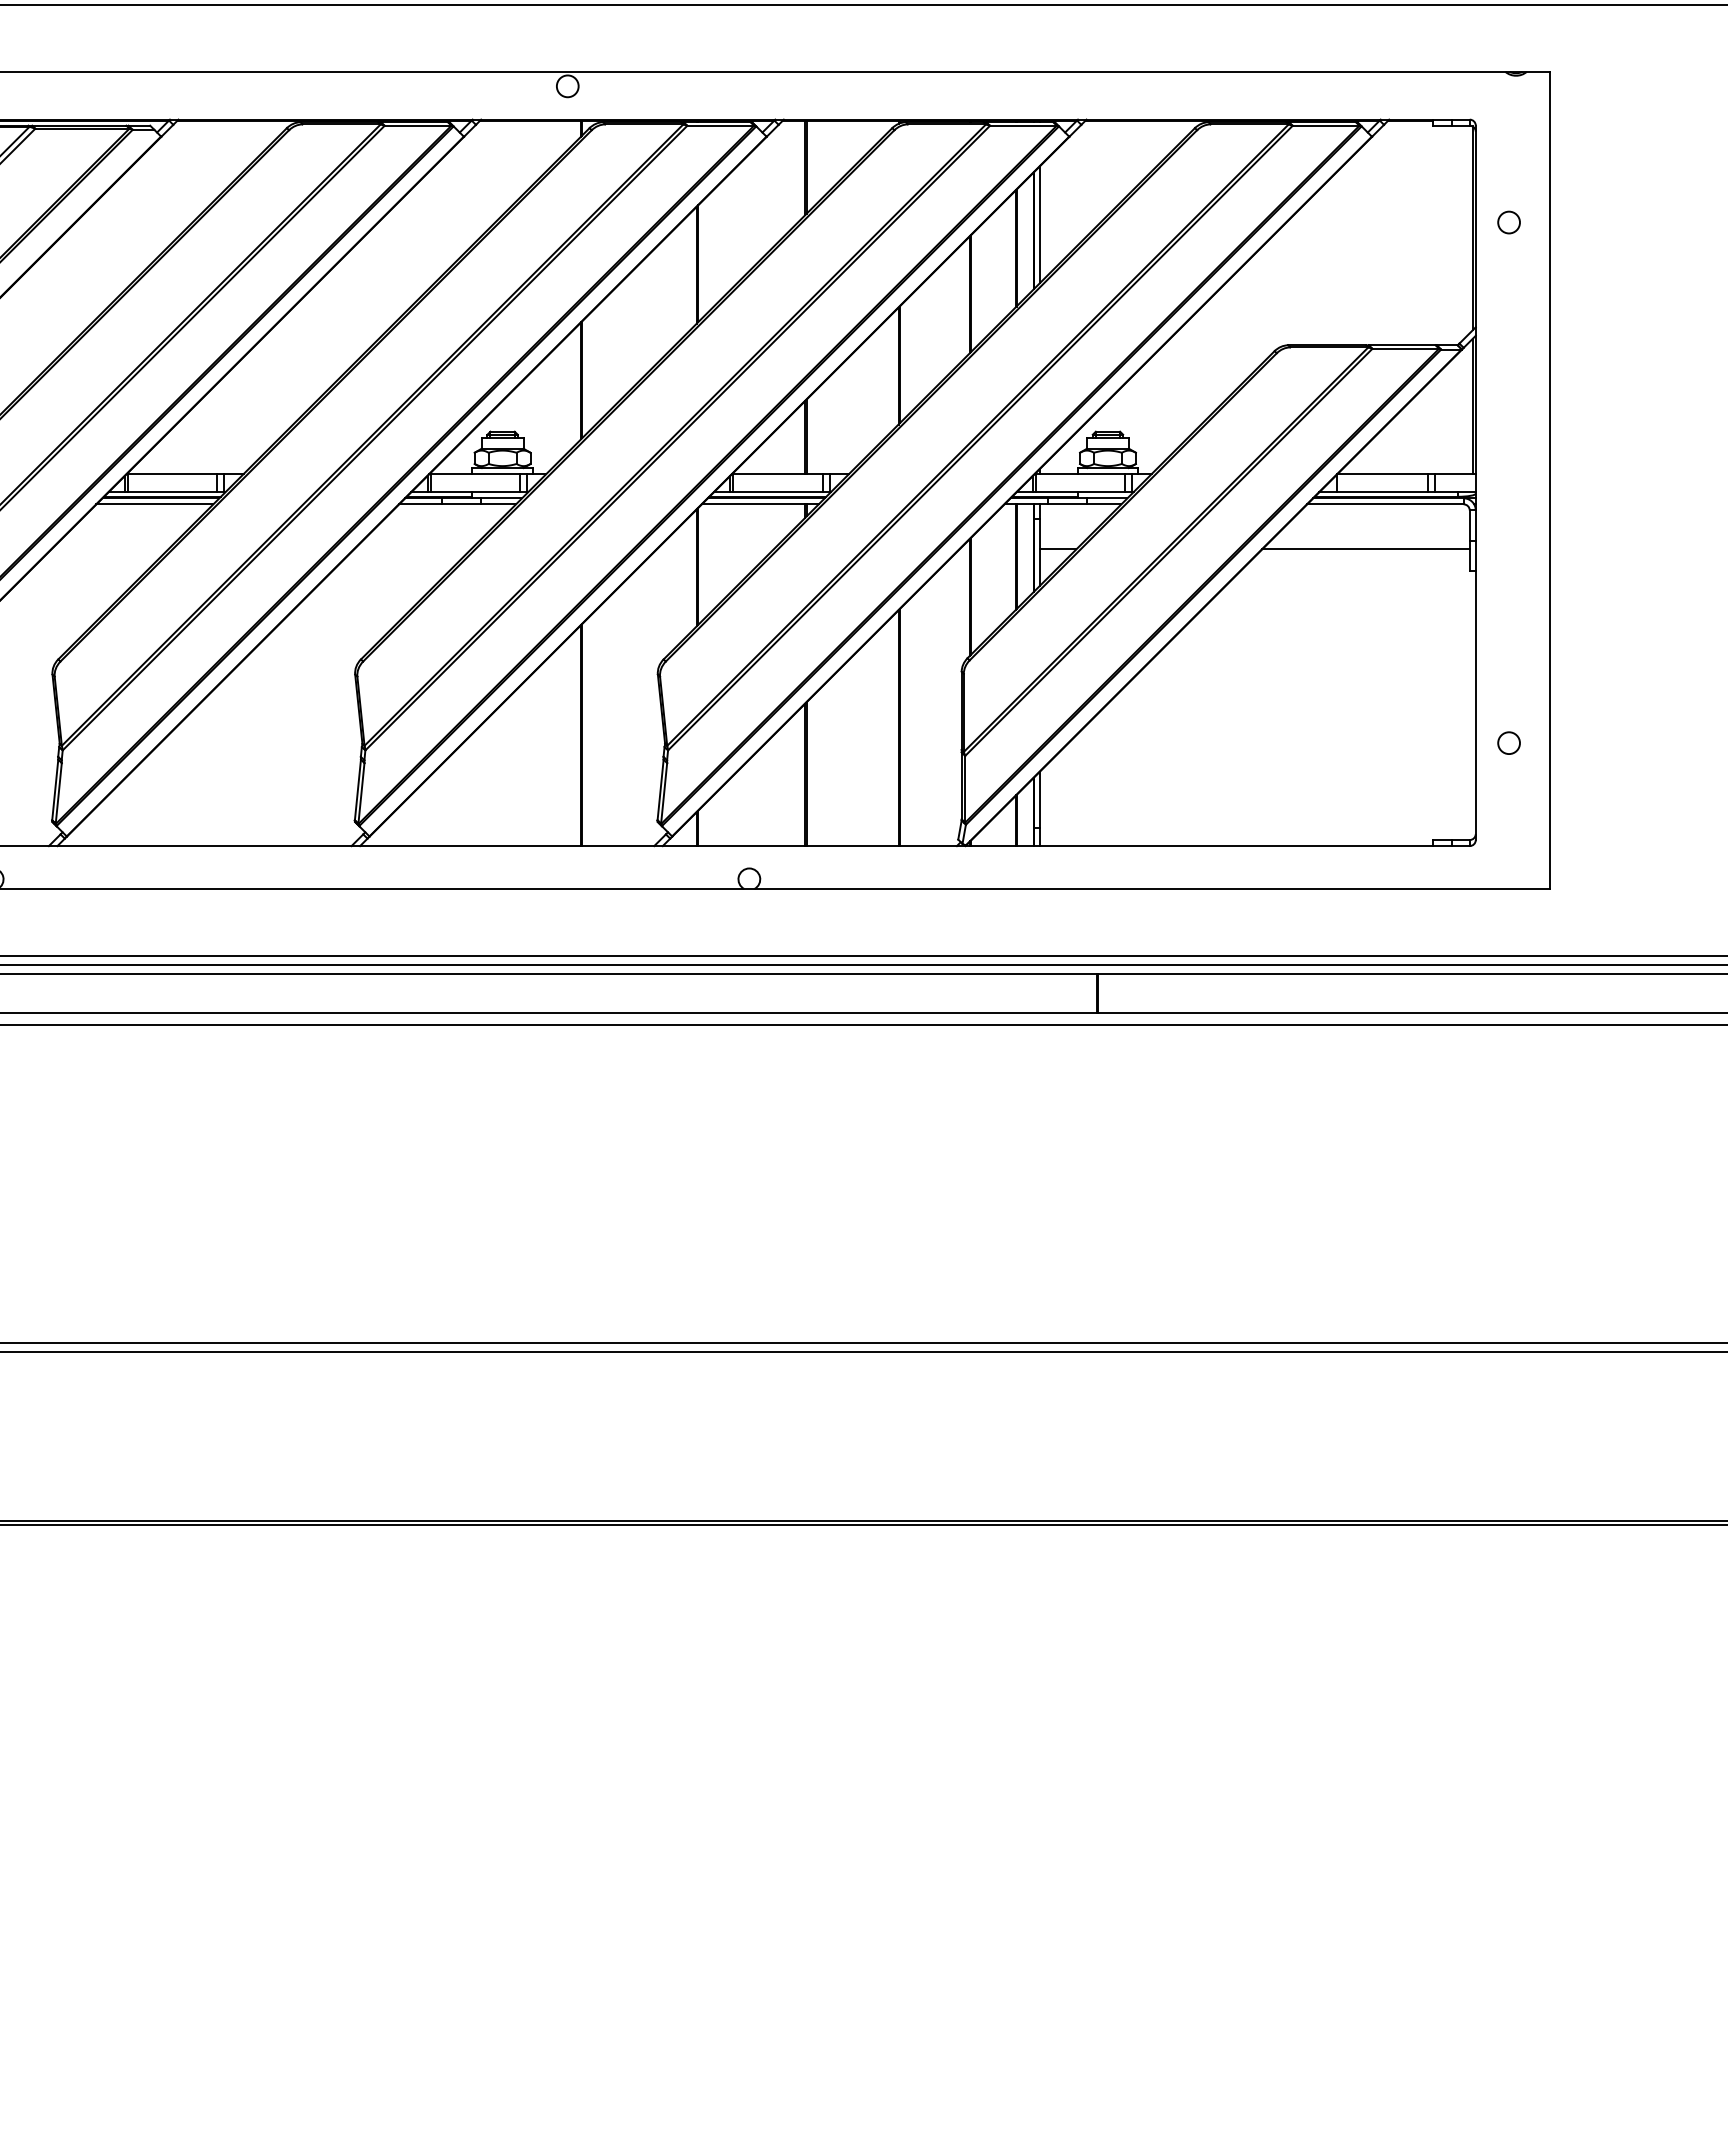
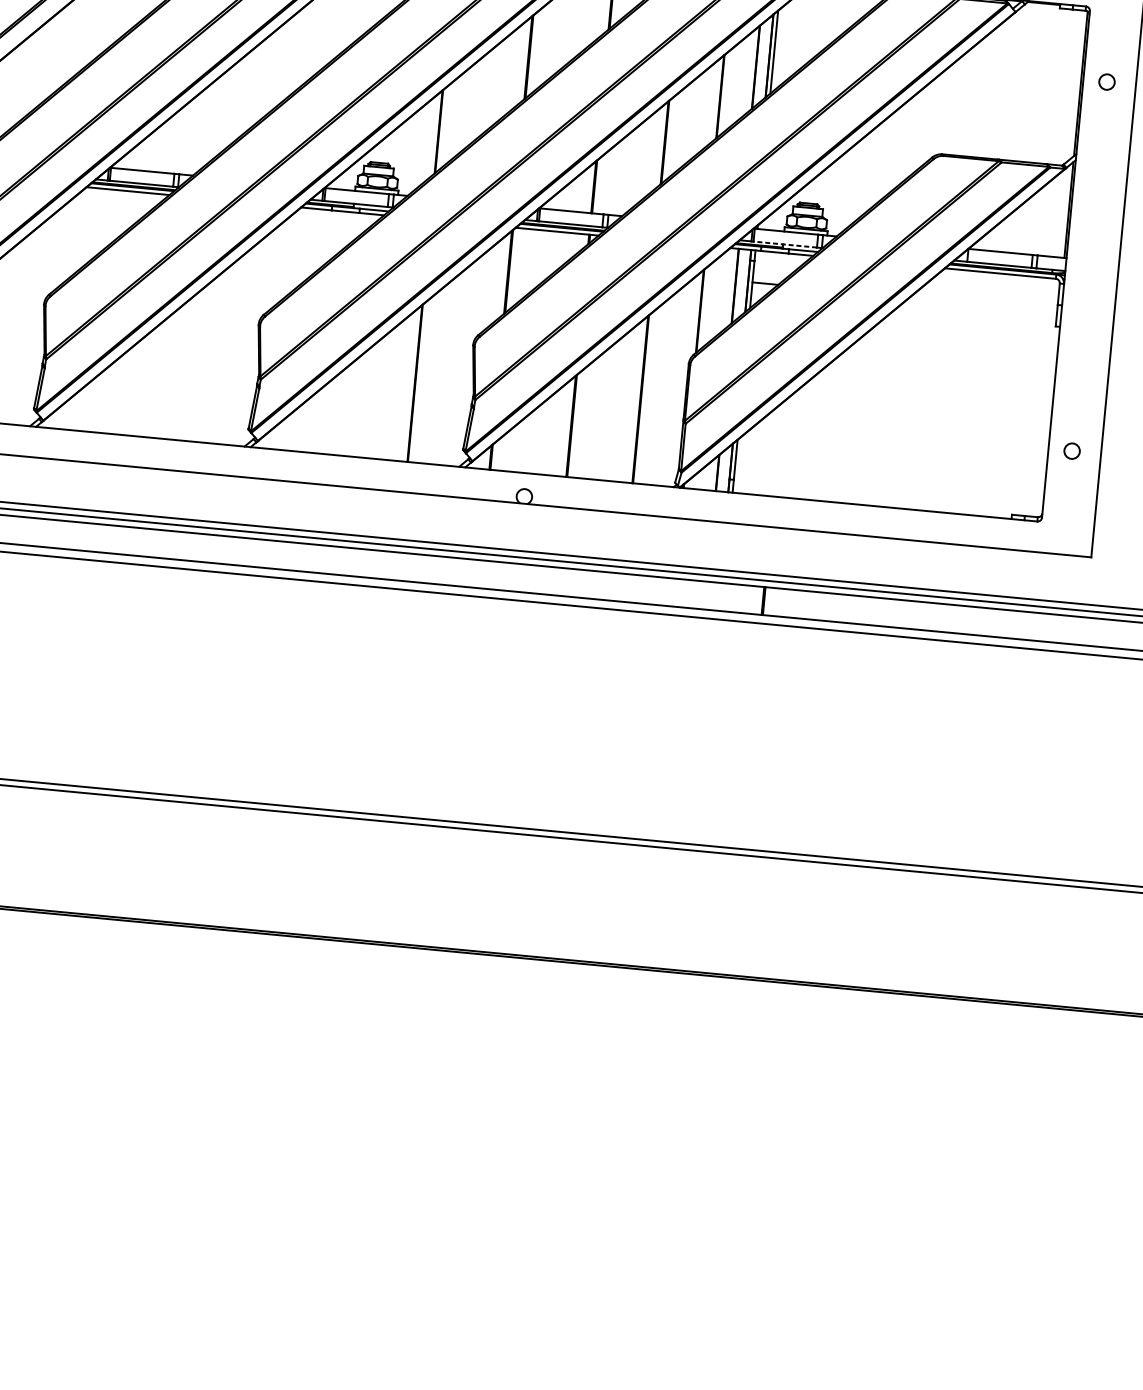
line: (1080, 492) -> (785, 244), solid -> dashed
line: (1365, 549) -> (983, 304), removed

